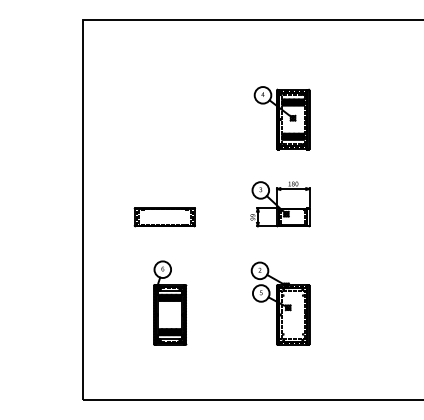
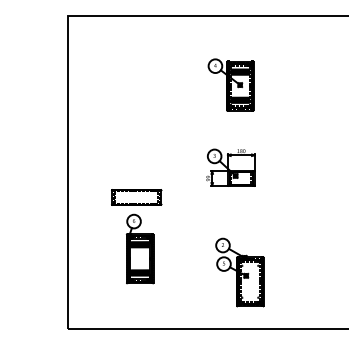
part: (281, 117) -> (230, 84), moved
part: (164, 217) -> (136, 197), moved
part: (280, 303) -> (239, 272), moved

